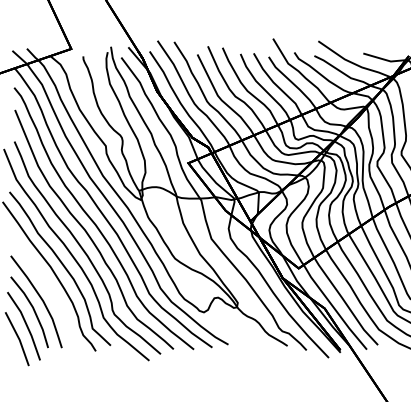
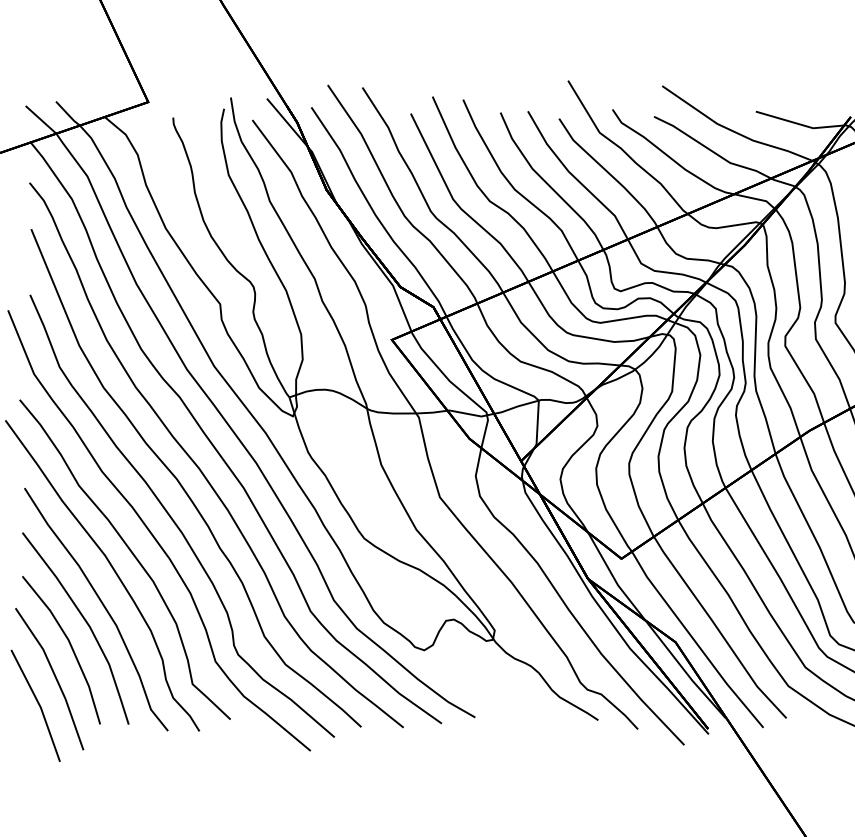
curve: (48, 290) -> (100, 604), added

